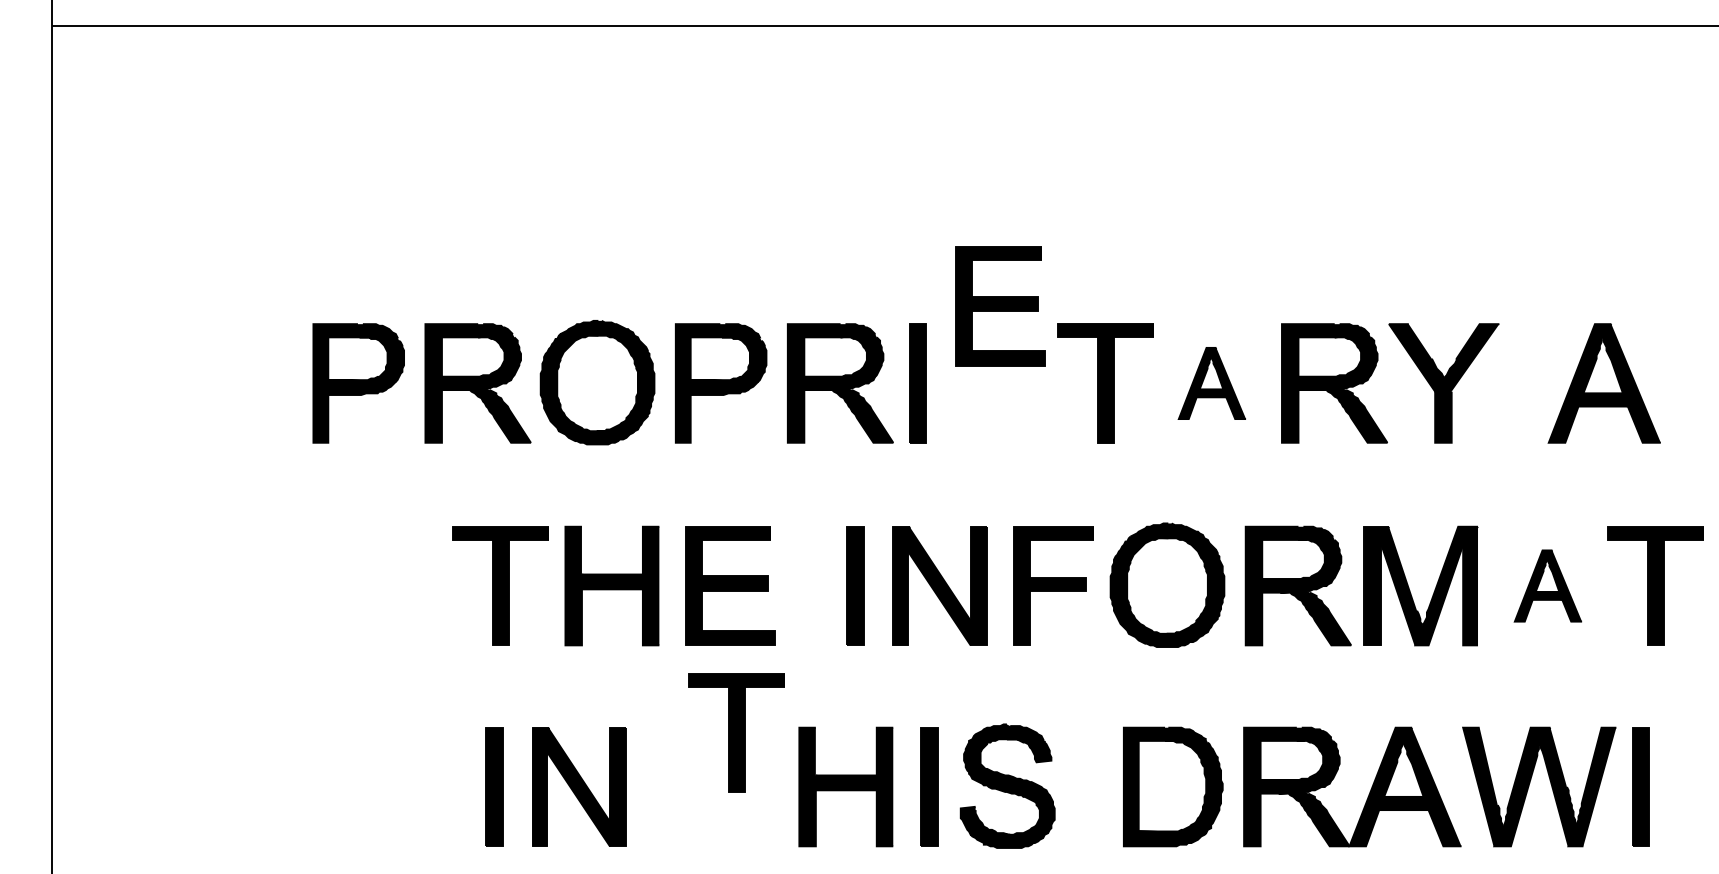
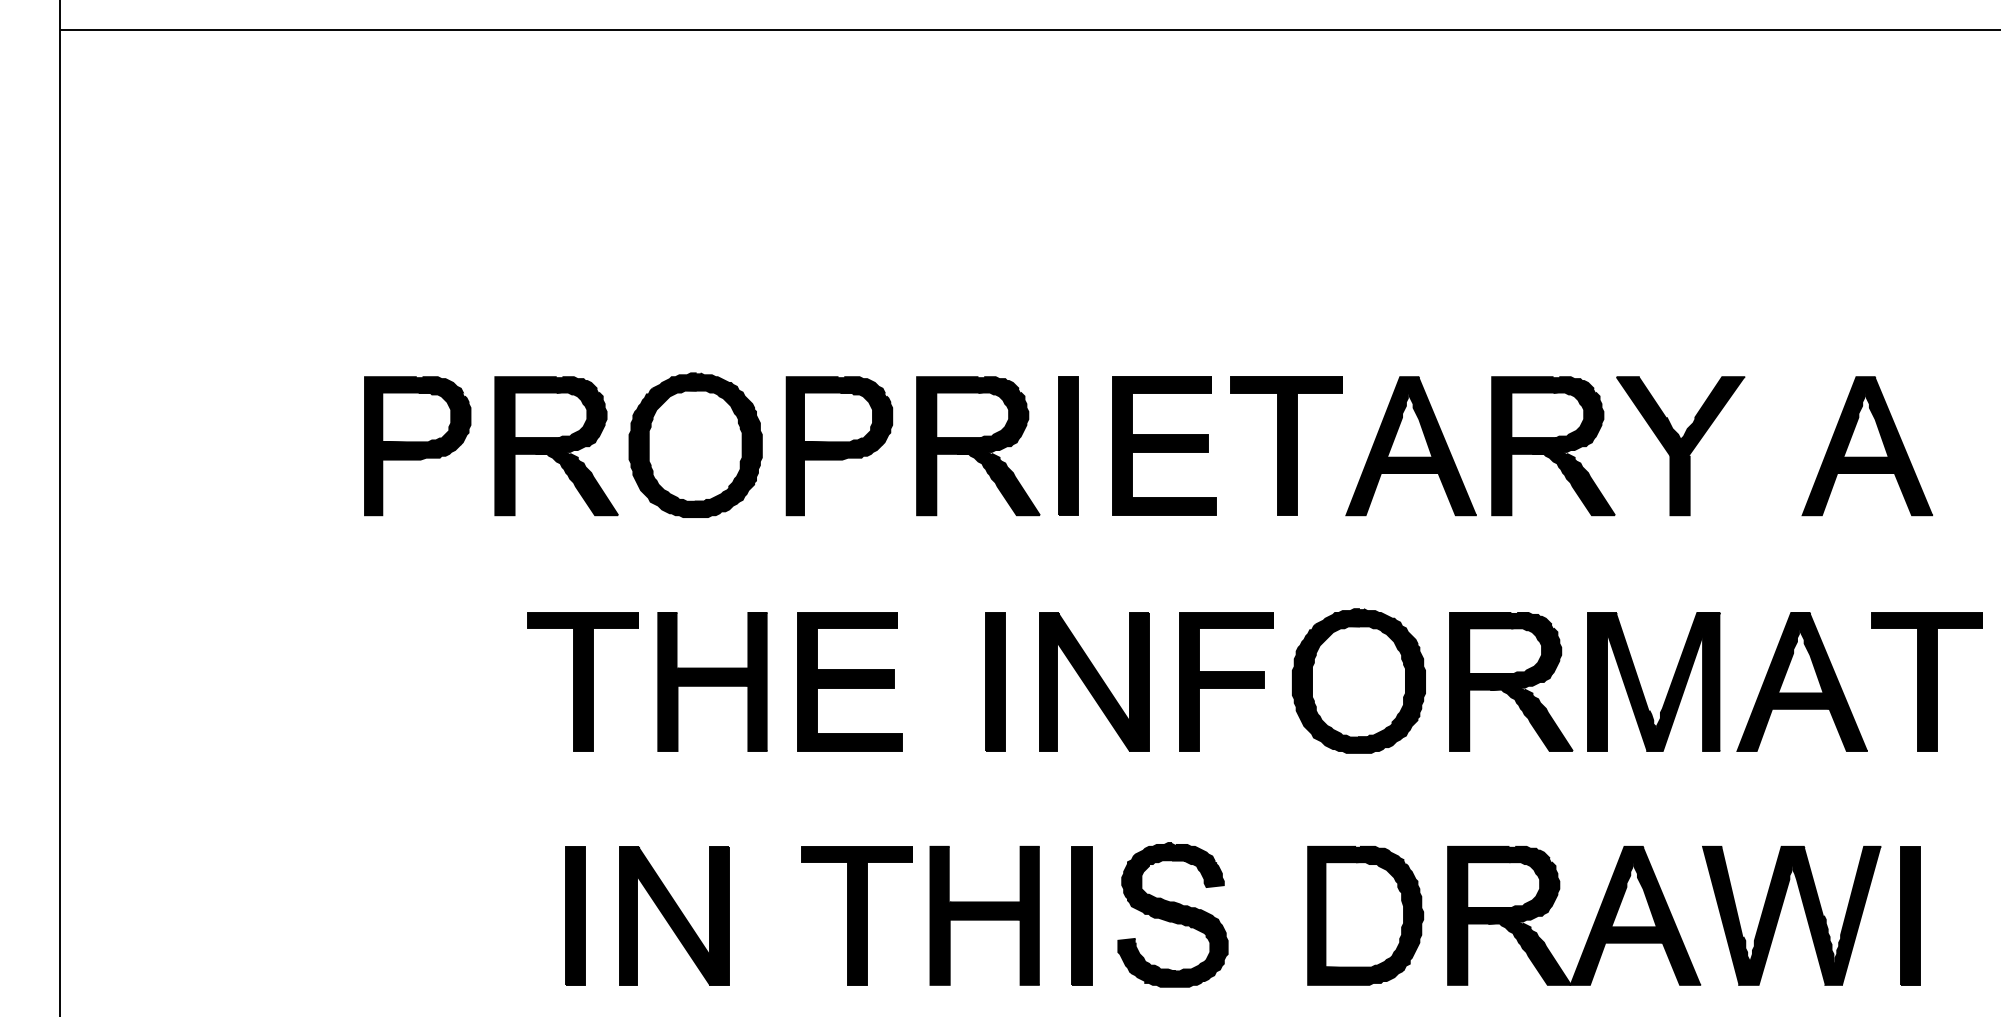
part: (1000, 306) -> (1164, 446), moved
part: (1211, 383) -> (1410, 446), size x1.67
part: (1547, 585) -> (1801, 681), size x1.67
part: (736, 732) -> (857, 915), moved

